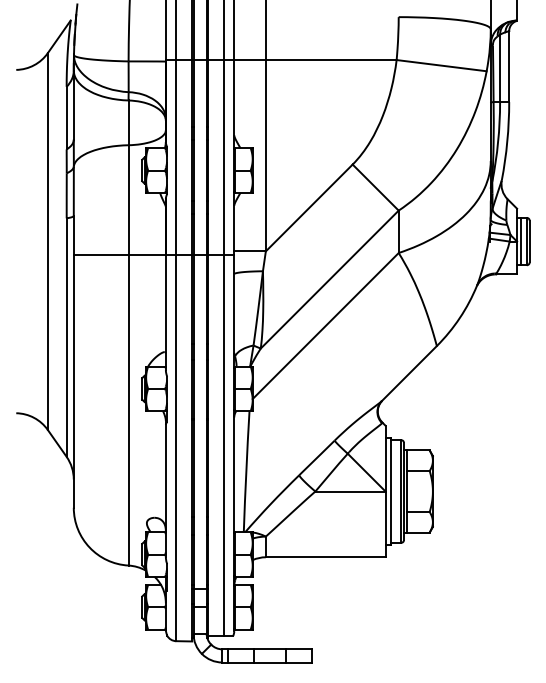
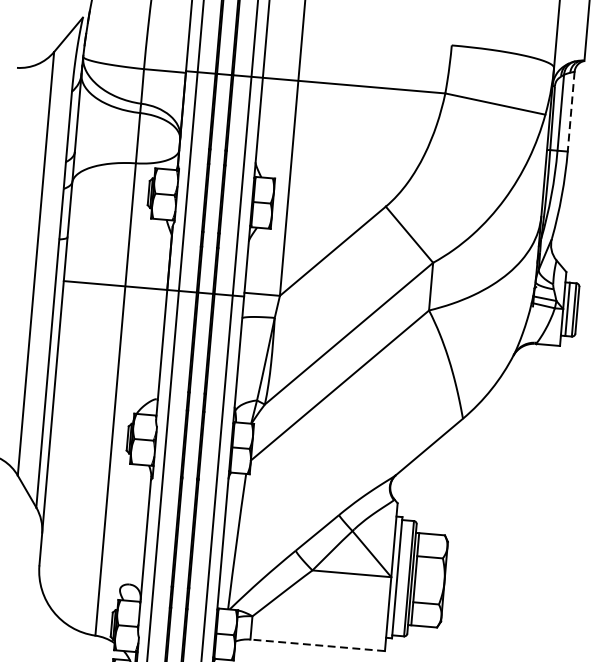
line: (509, 66) -> (571, 111), solid -> dashed
line: (325, 557) -> (317, 645), solid -> dashed

